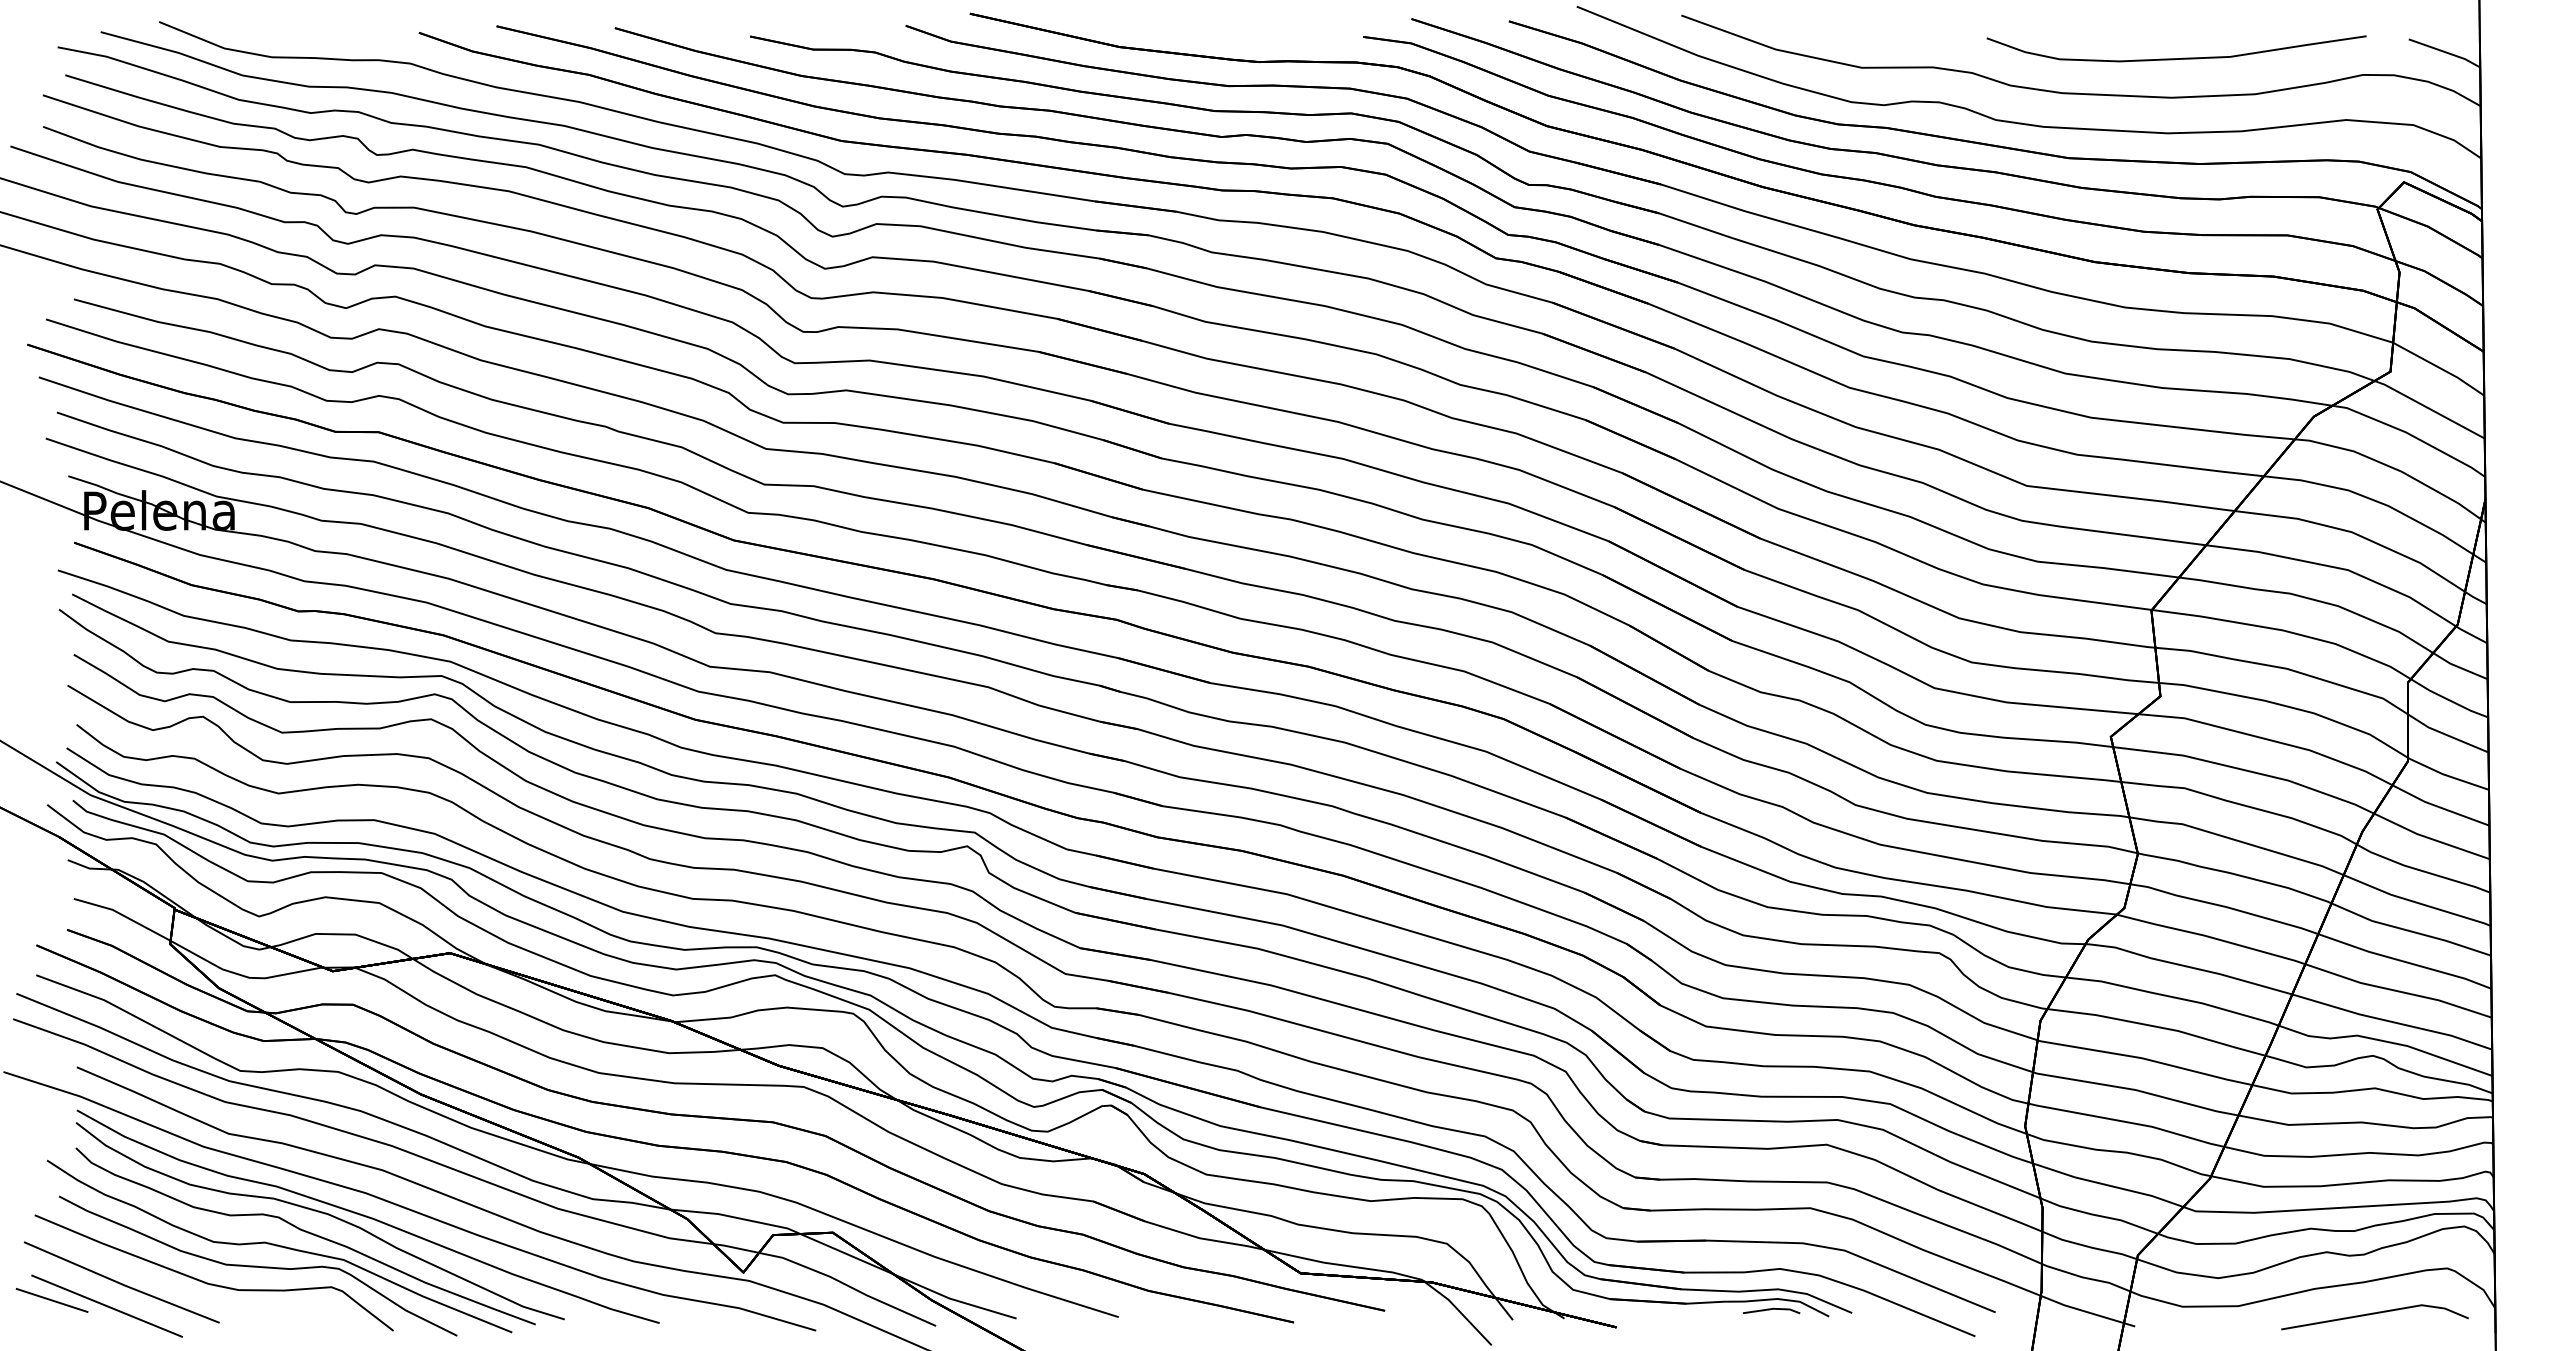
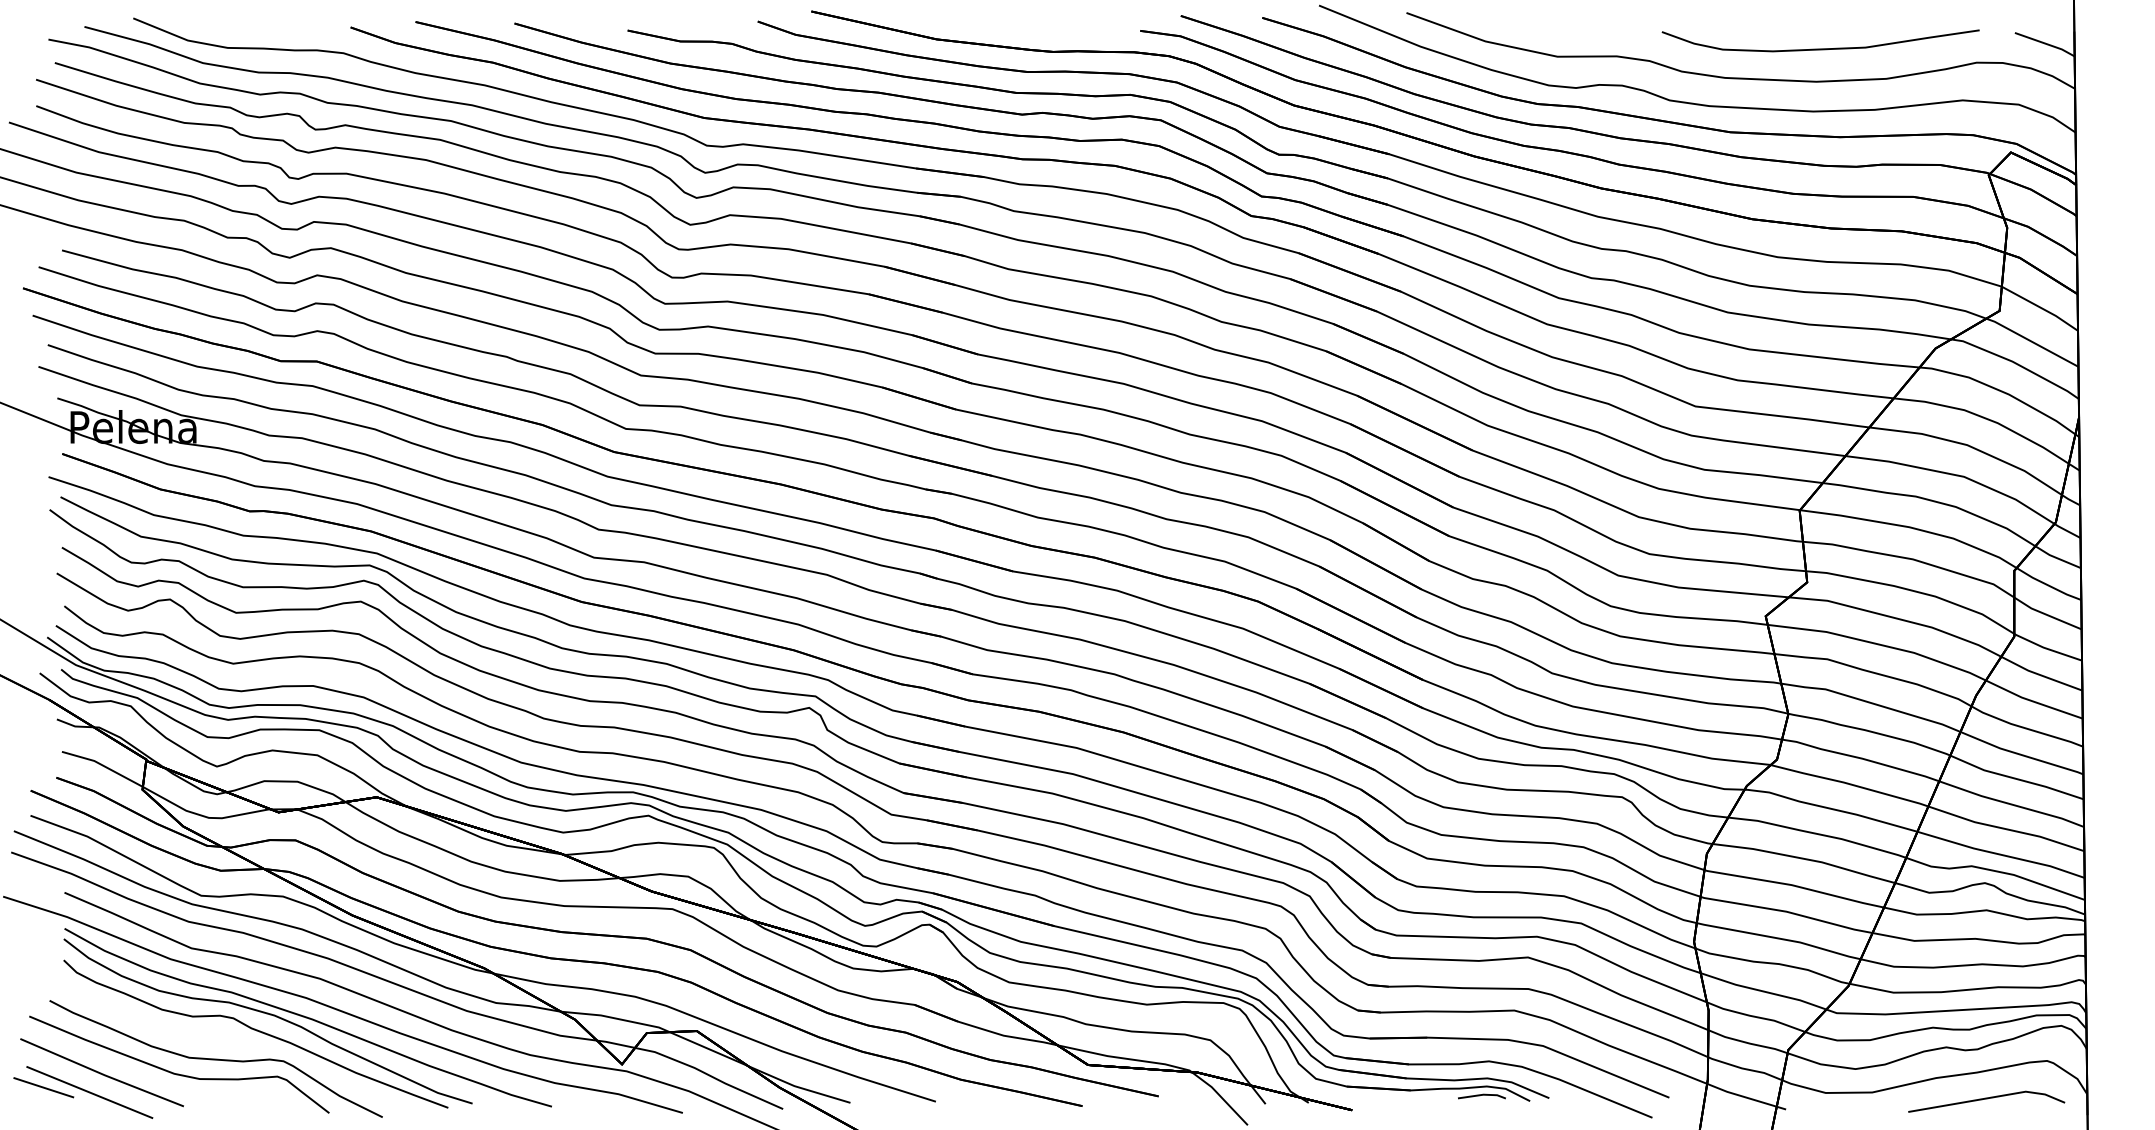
curve: (279, 1246) -> (233, 1042), removed

